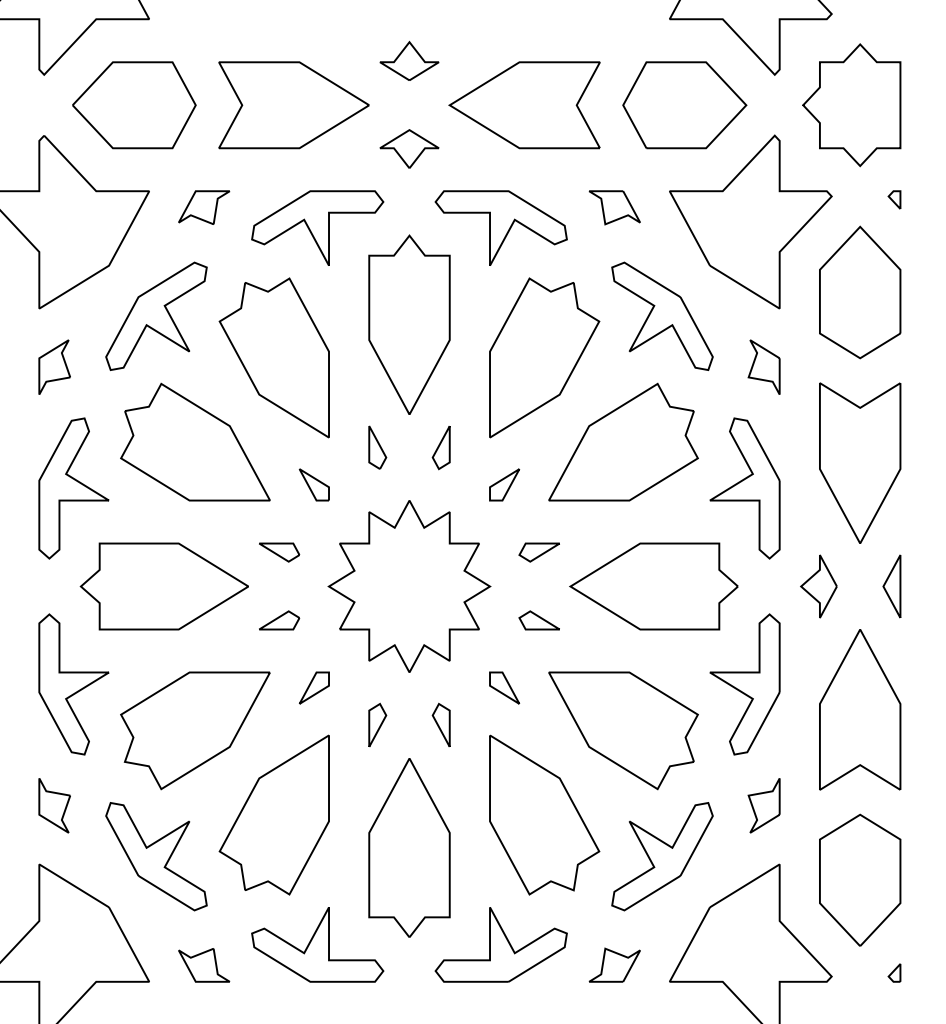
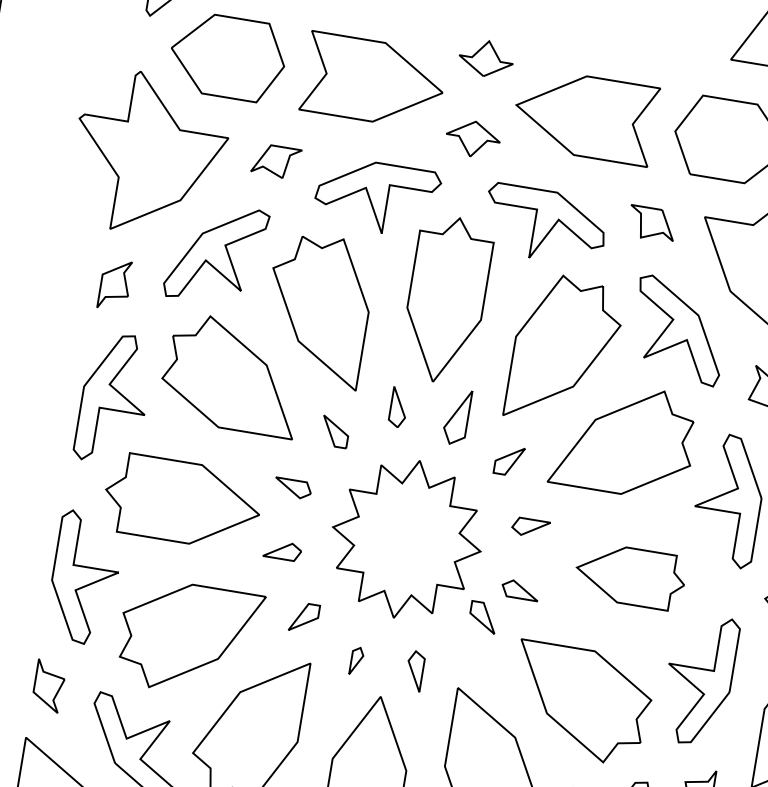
part: (440, 448) -> (456, 417), size x1.4
part: (653, 586) -> (630, 576), size x0.7
part: (504, 687) -> (483, 616), moved
part: (377, 724) -> (356, 660), size x0.7

